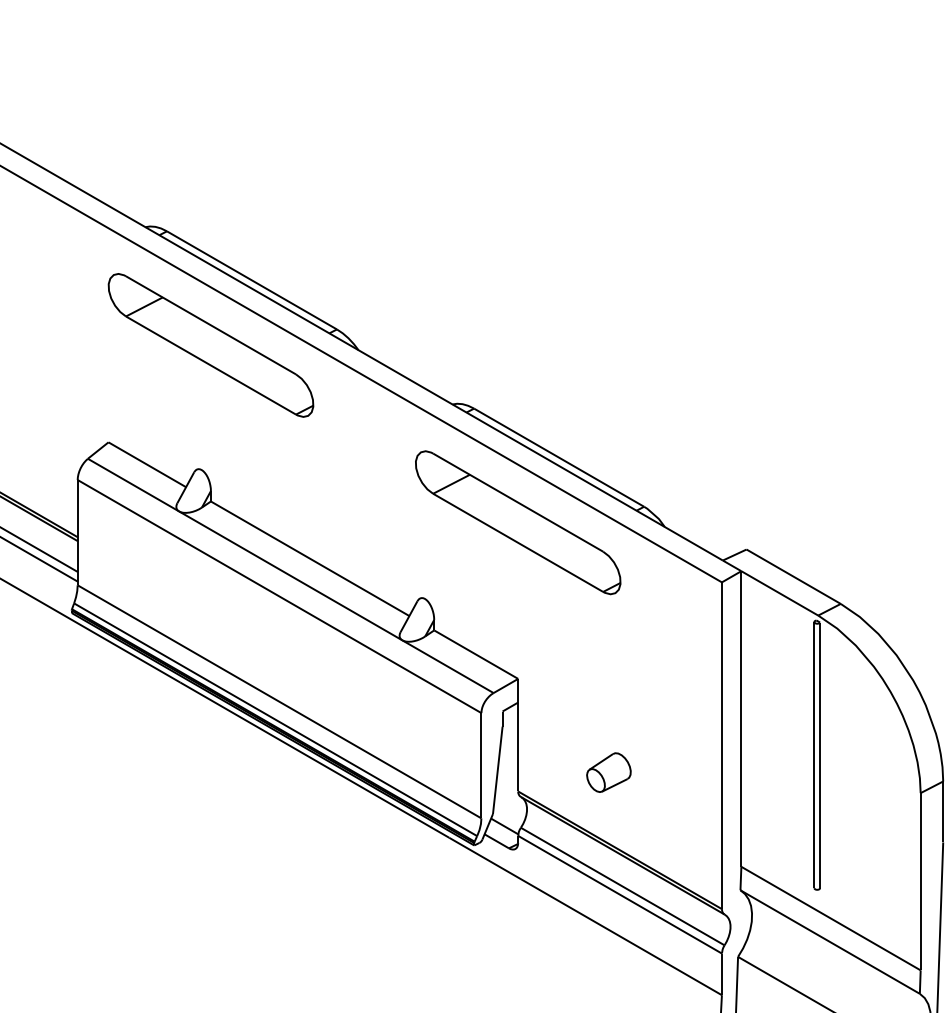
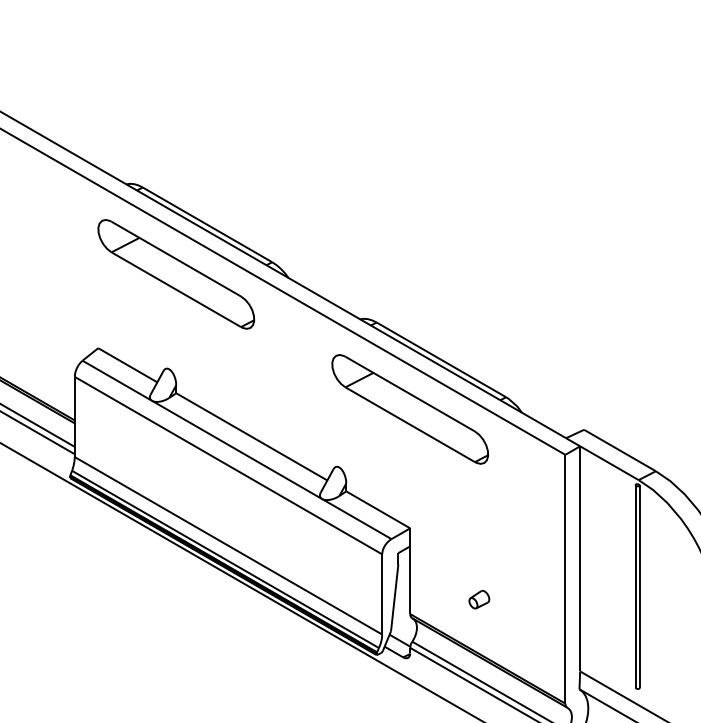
part: (608, 772) -> (478, 599), size x0.6

